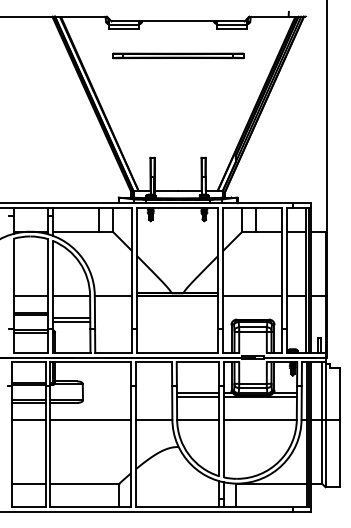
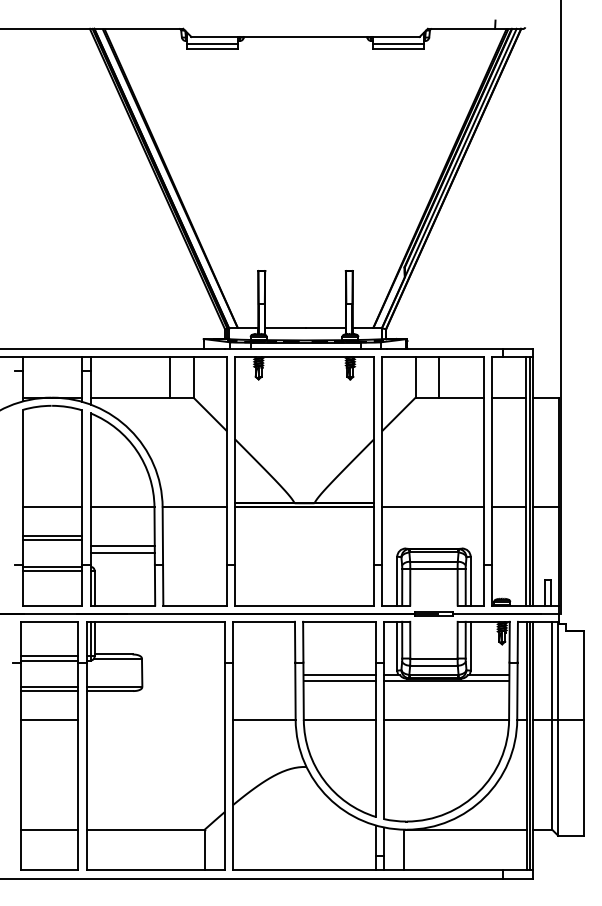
part: (178, 55) -> (306, 95), removed
line: (90, 419) -> (155, 719), removed

